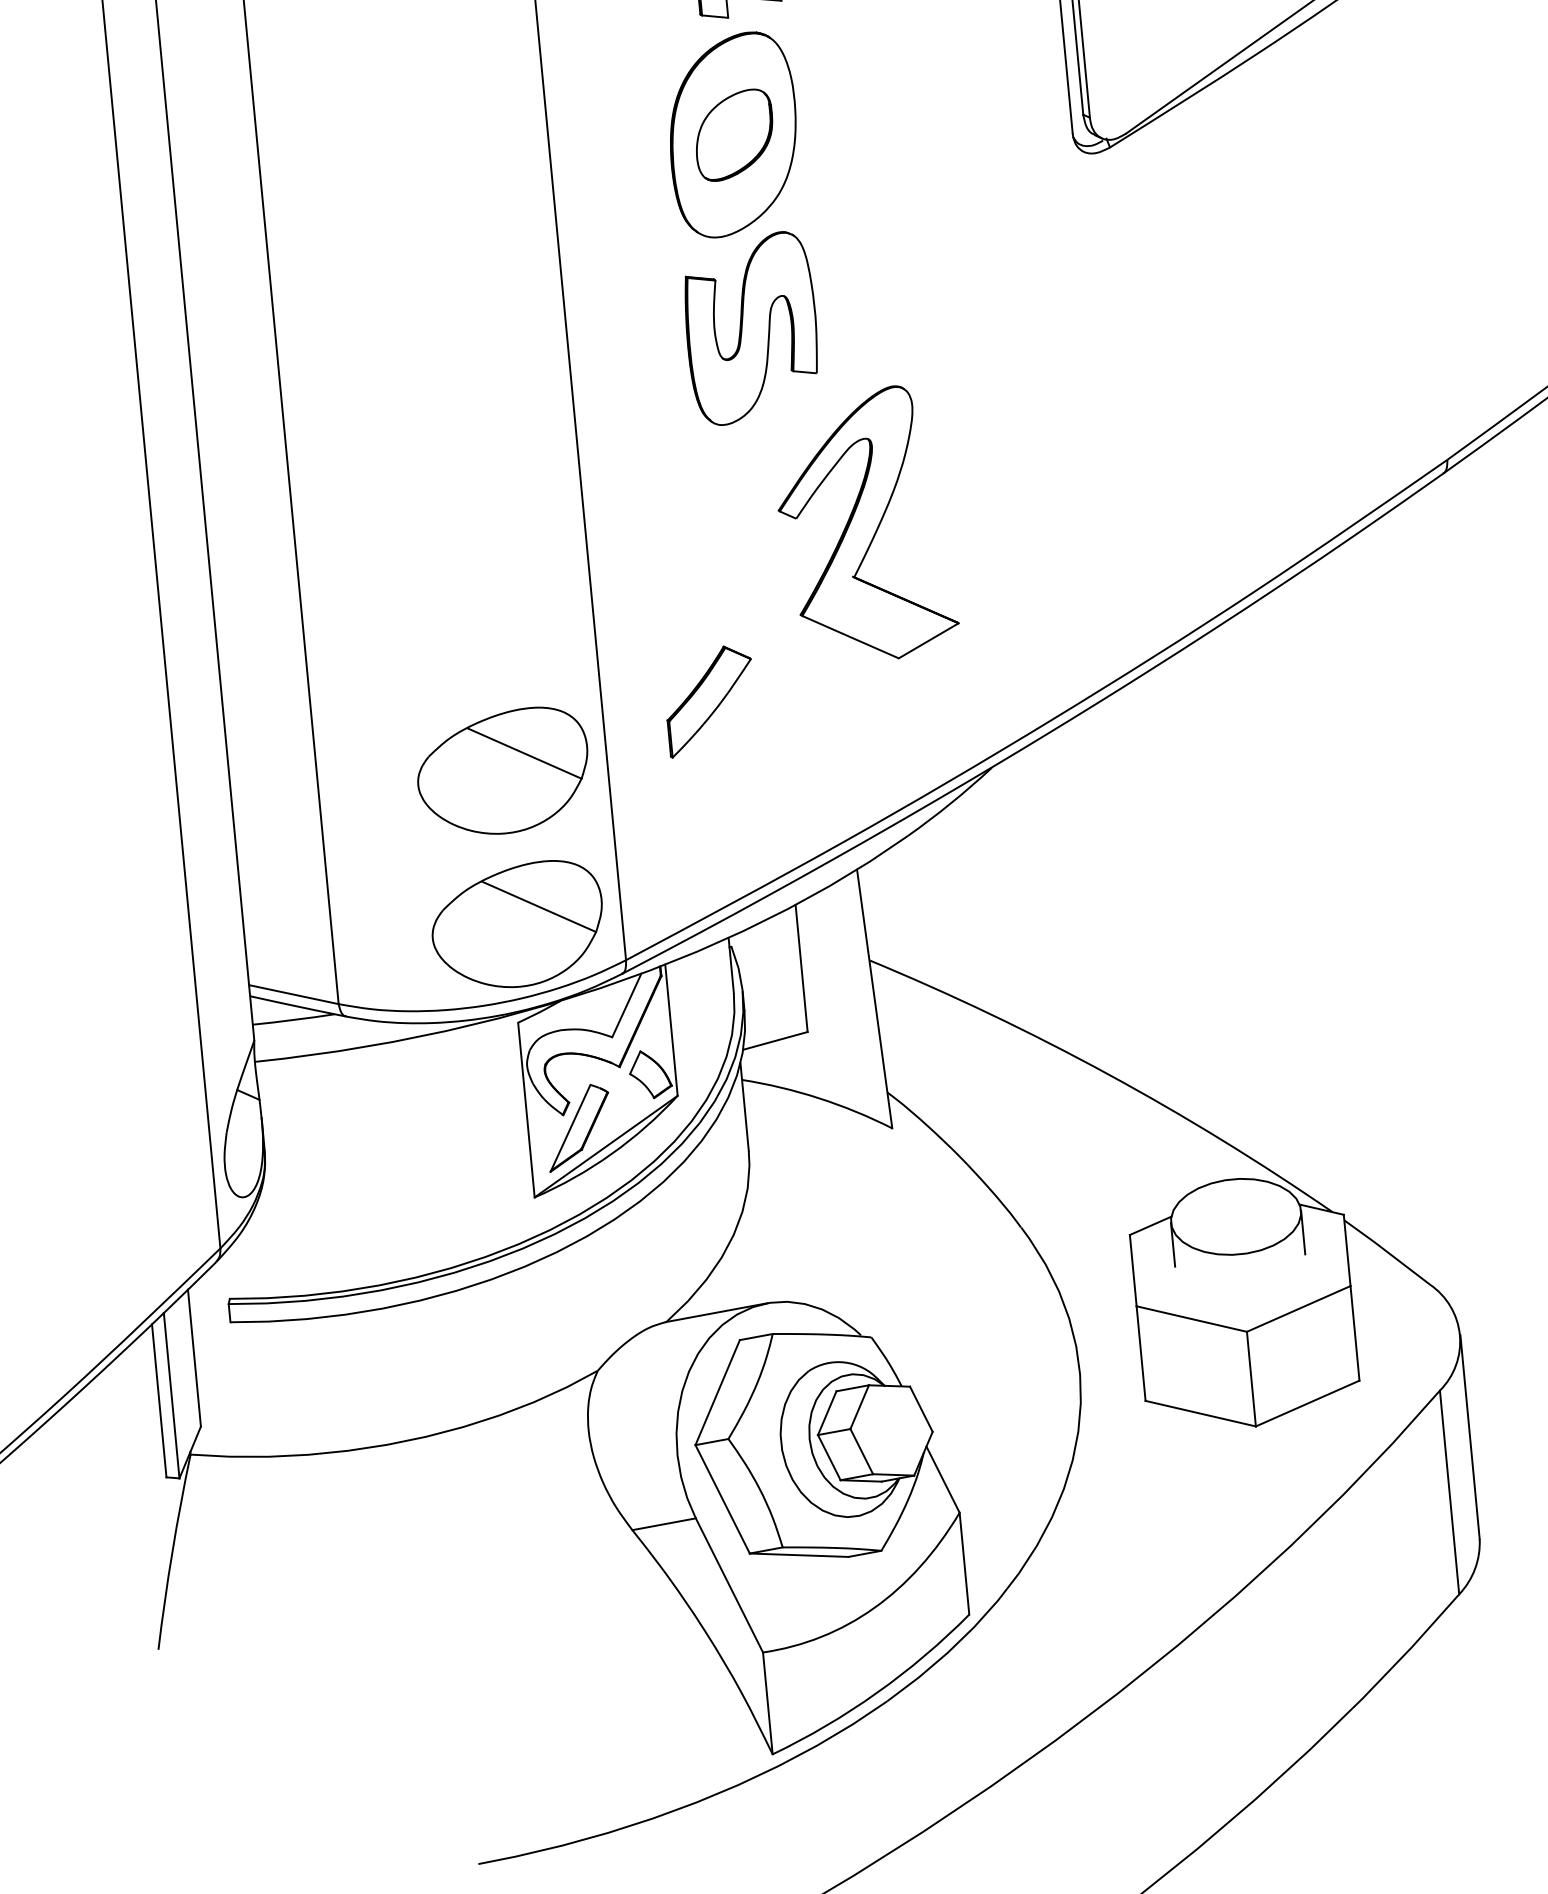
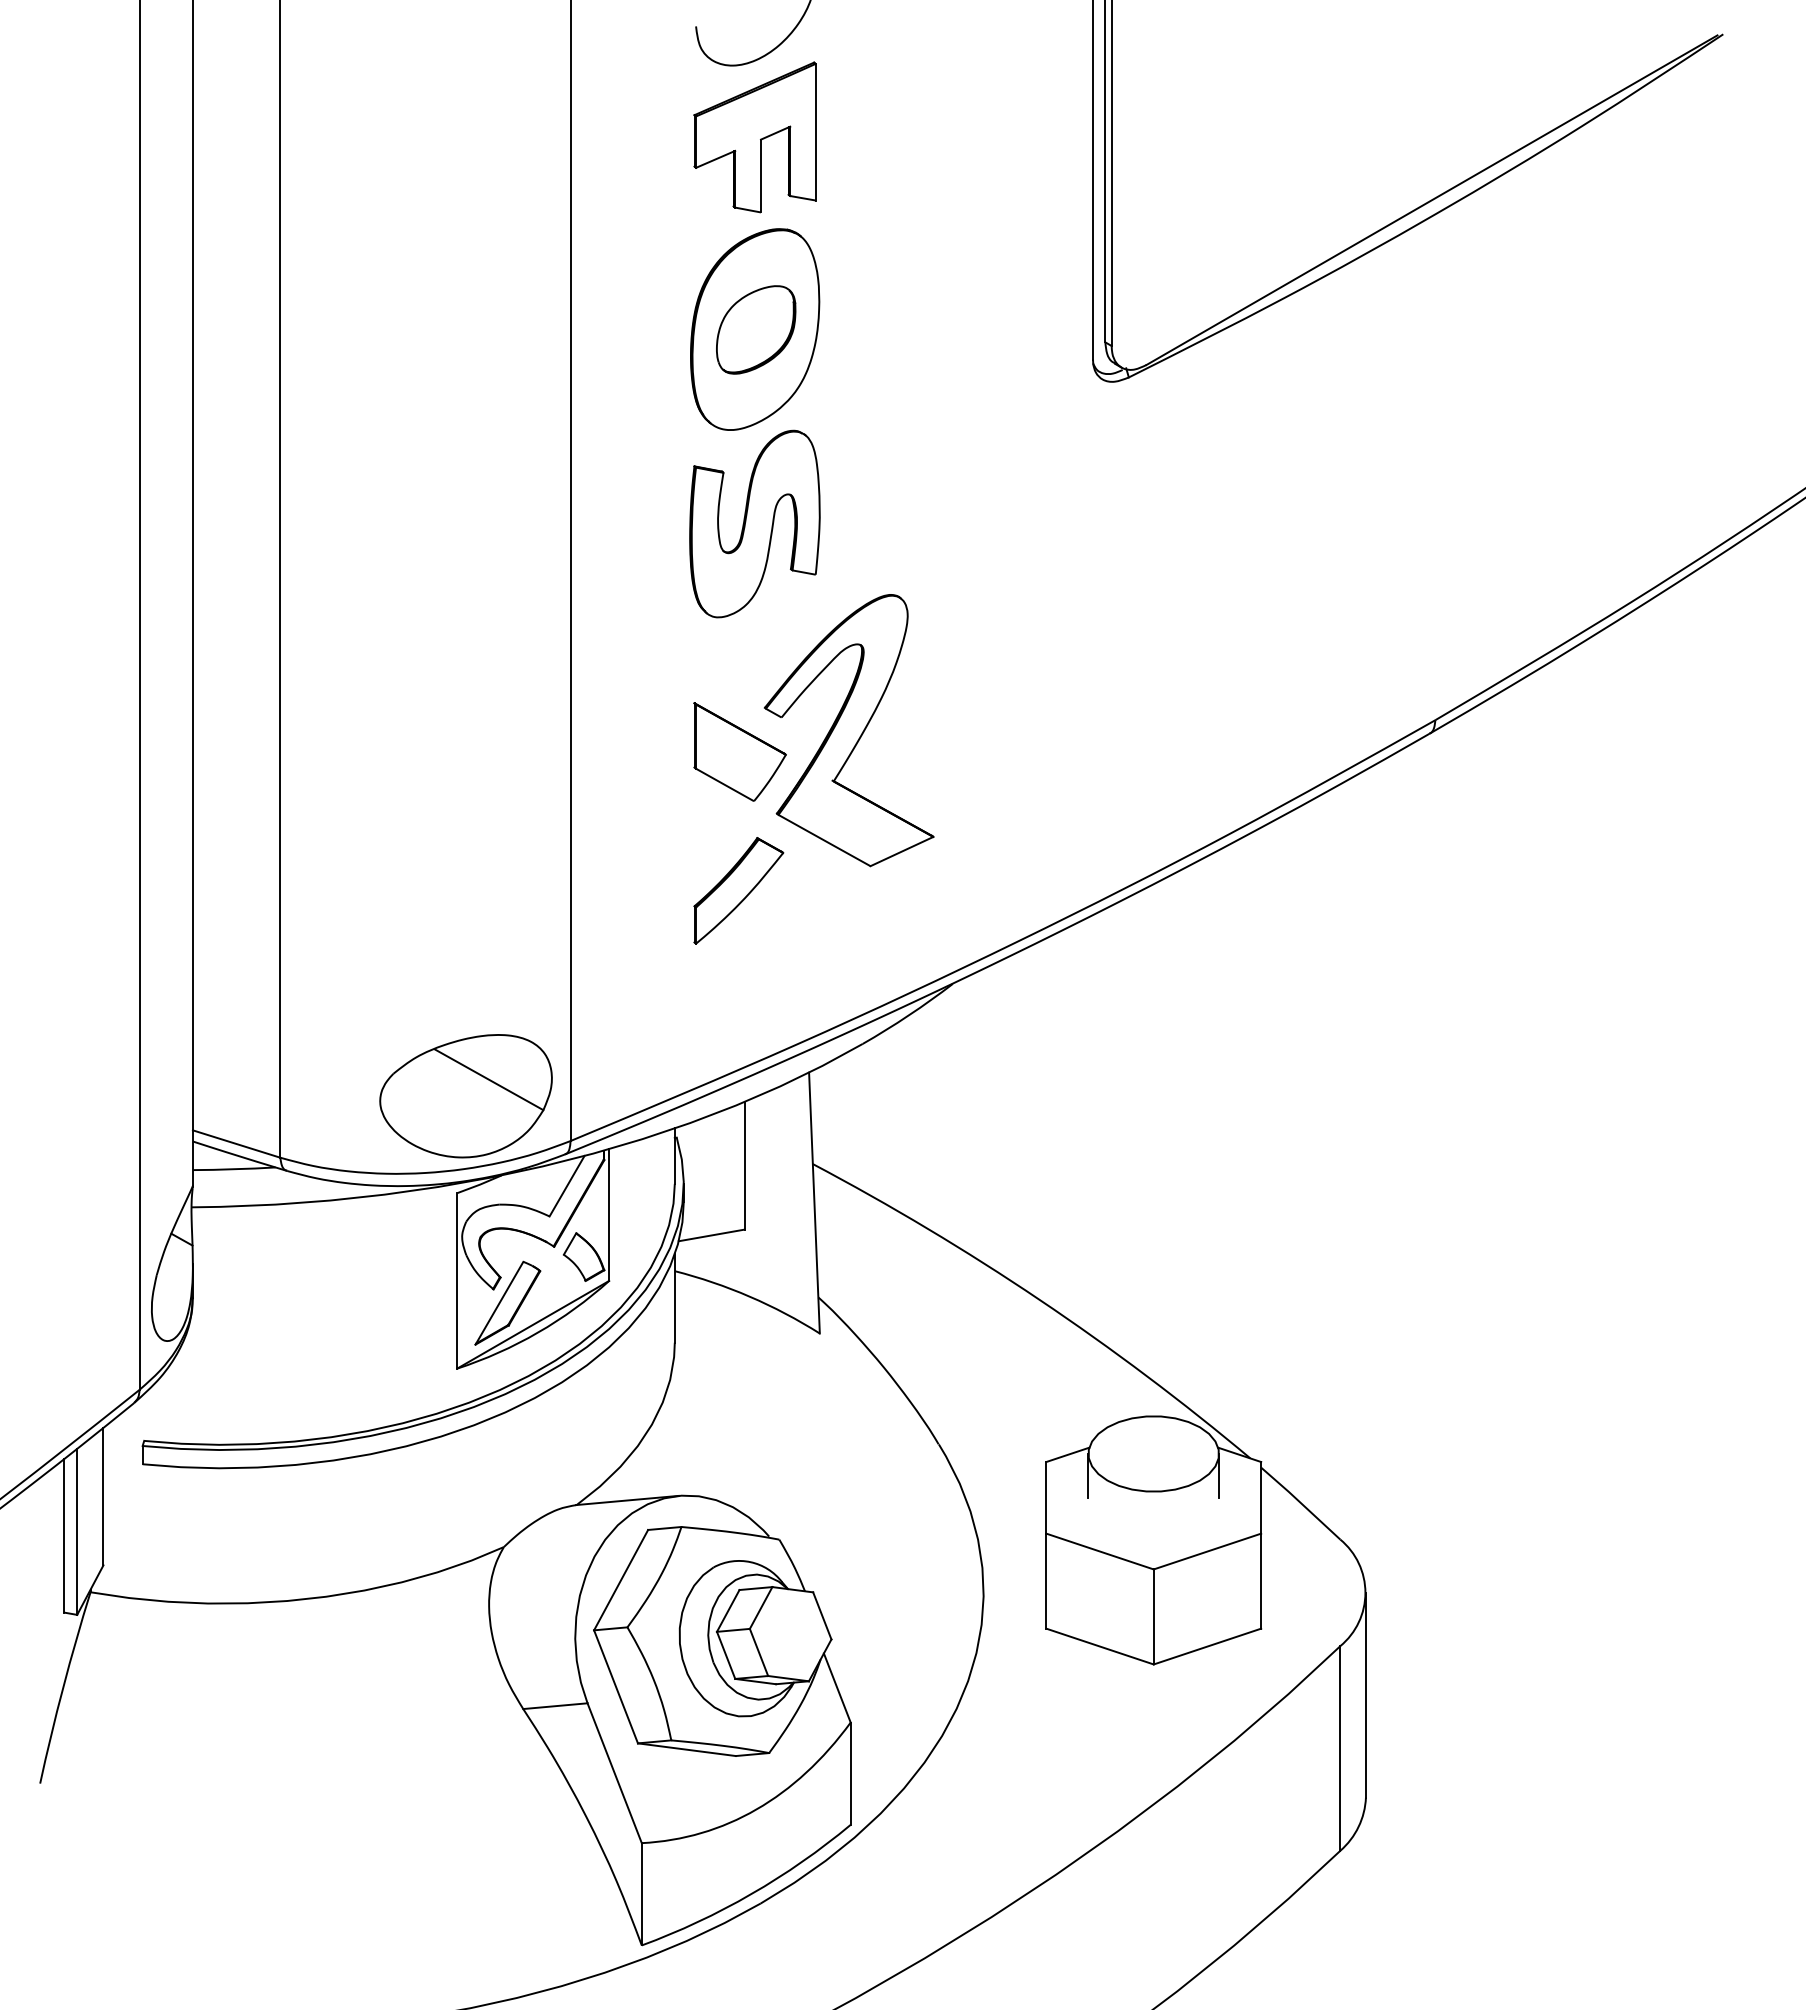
part: (757, 556) -> (739, 751), added
part: (709, 700) -> (738, 890), moved
part: (502, 772) -> (465, 942), removed

